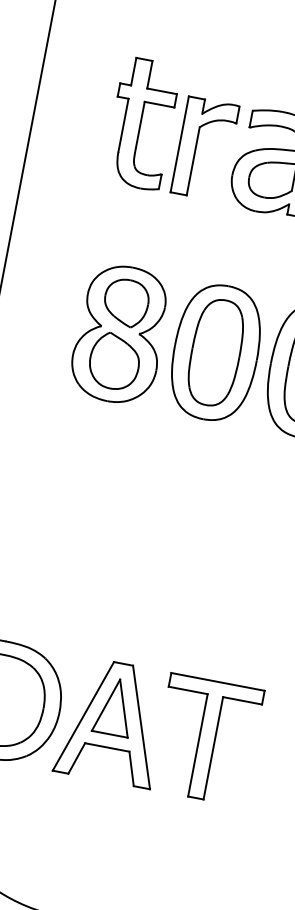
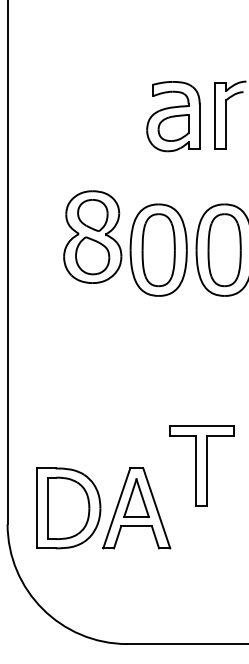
part: (172, 129) -> (101, 107), removed
part: (119, 333) -> (92, 236), moved
part: (206, 738) -> (201, 465), moved

